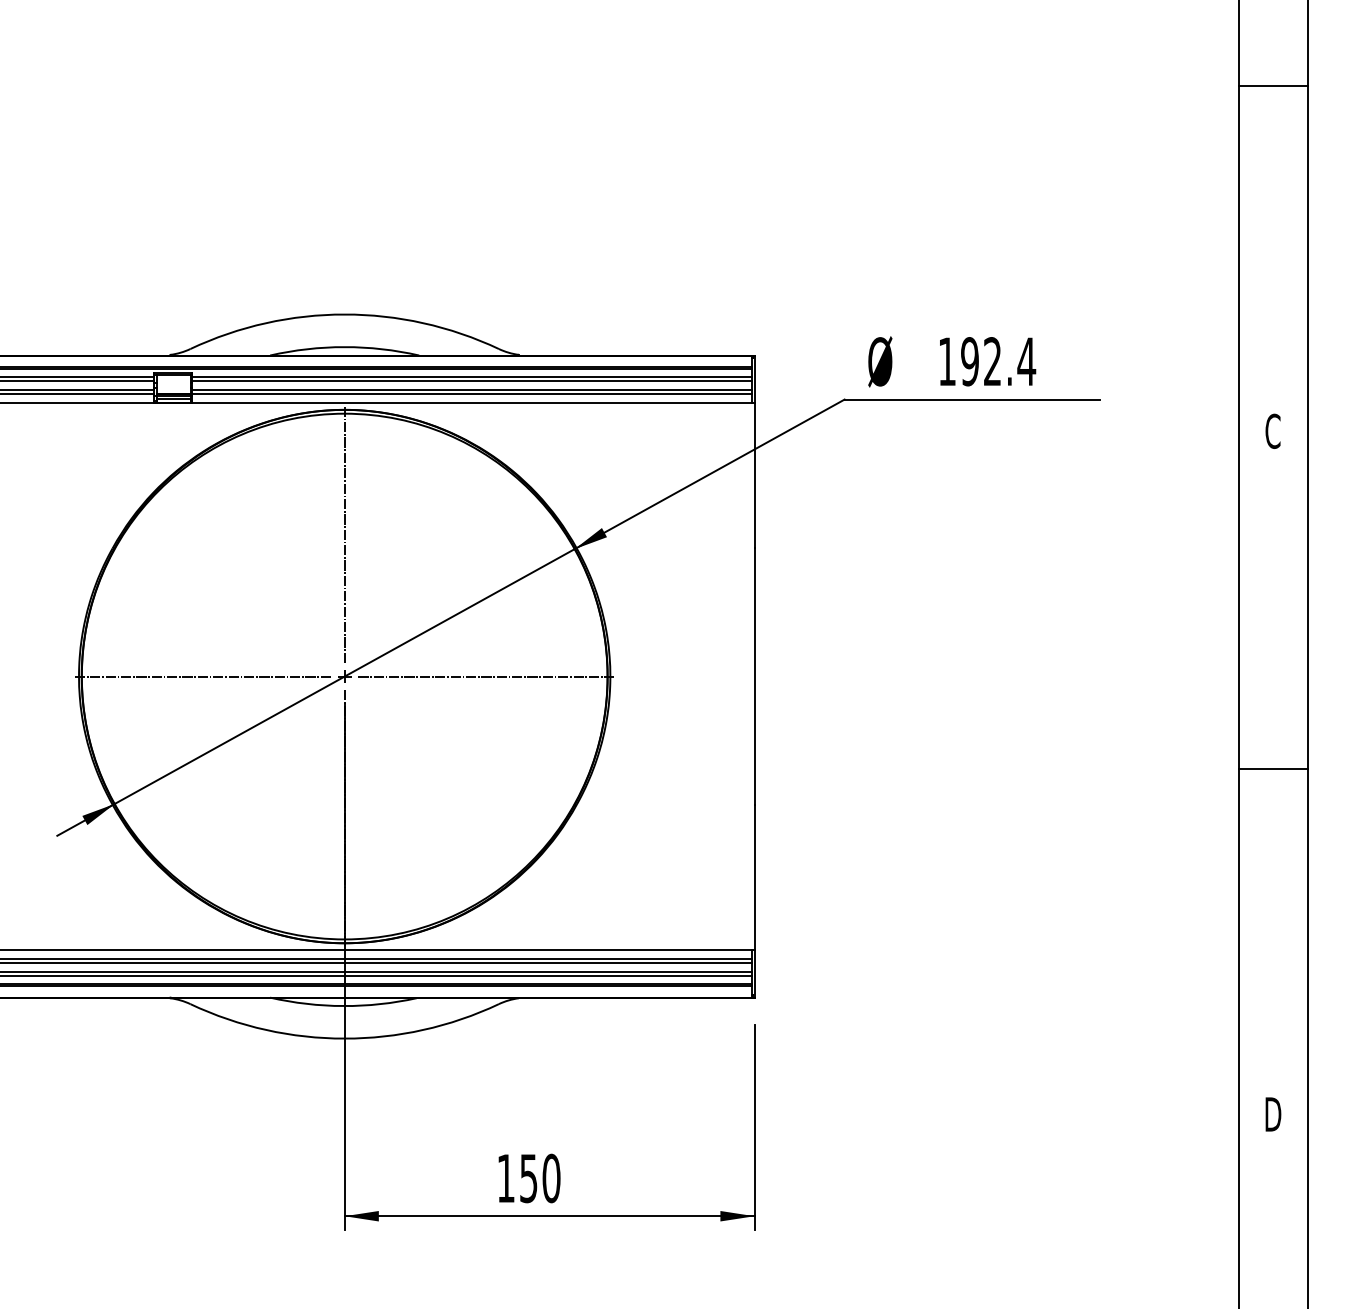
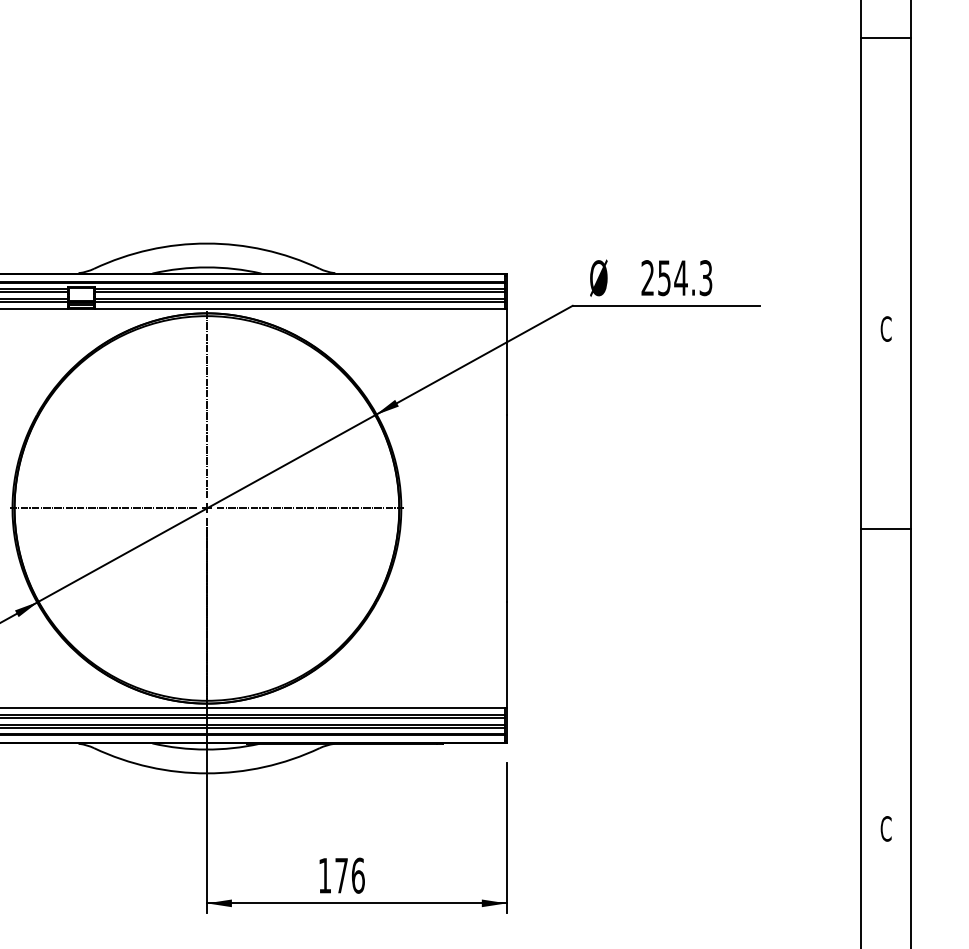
line: (1273, 86) -> (886, 37), moved
text: (987, 361) -> (677, 277), 192.4 -> 254.3
line: (1273, 769) -> (886, 529), moved
text: (1273, 1114) -> (886, 828), D -> C
text: (540, 1178) -> (350, 875), 150 -> 176

